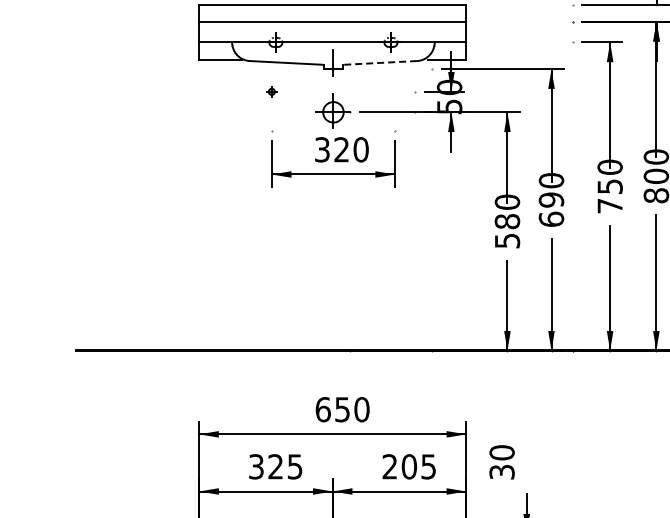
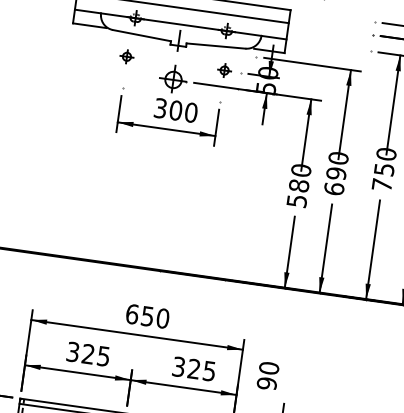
line: (380, 62) -> (216, 45), dashed -> solid
part: (271, 91) -> (126, 56), size x1.67
part: (394, 91) -> (224, 70), added
text: (341, 149) -> (175, 110), 320 -> 300
text: (399, 466) -> (186, 367), 205 -> 325
text: (501, 471) -> (266, 383), 30 -> 90

